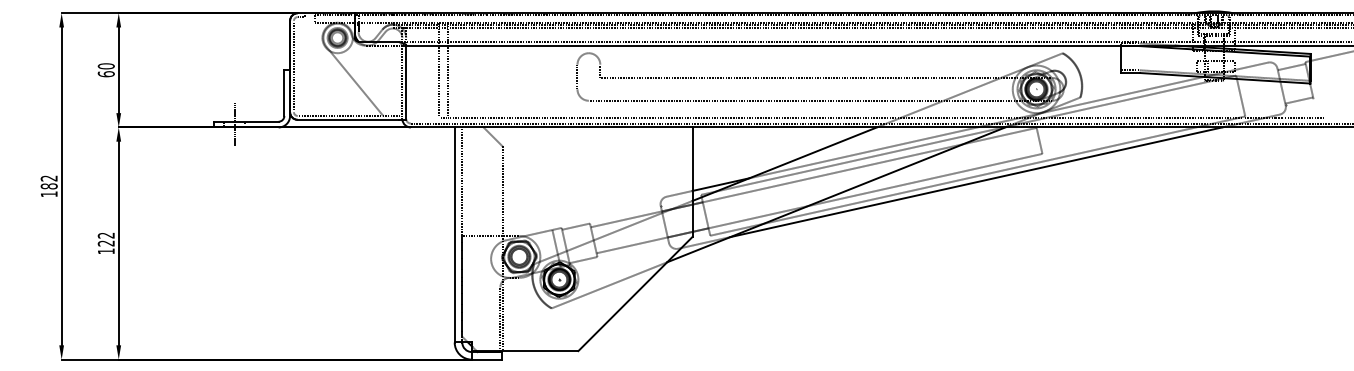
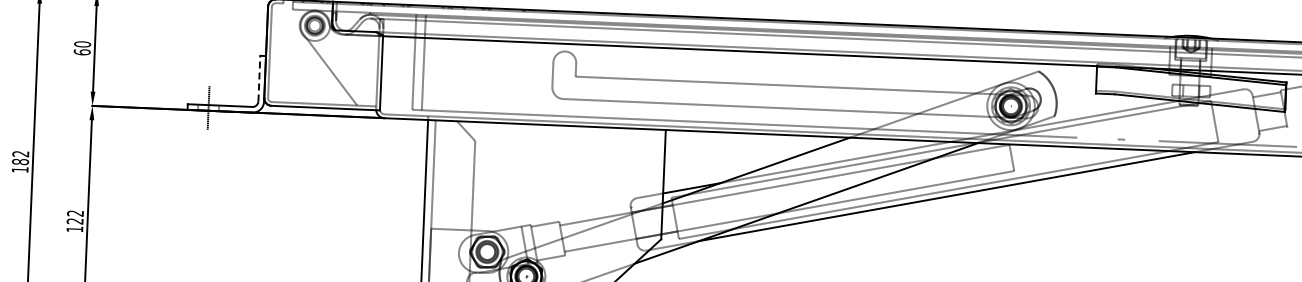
line: (284, 93) -> (259, 78), solid -> dashed
line: (1124, 117) -> (1097, 138), removed
line: (1168, 117) -> (1141, 139), removed

